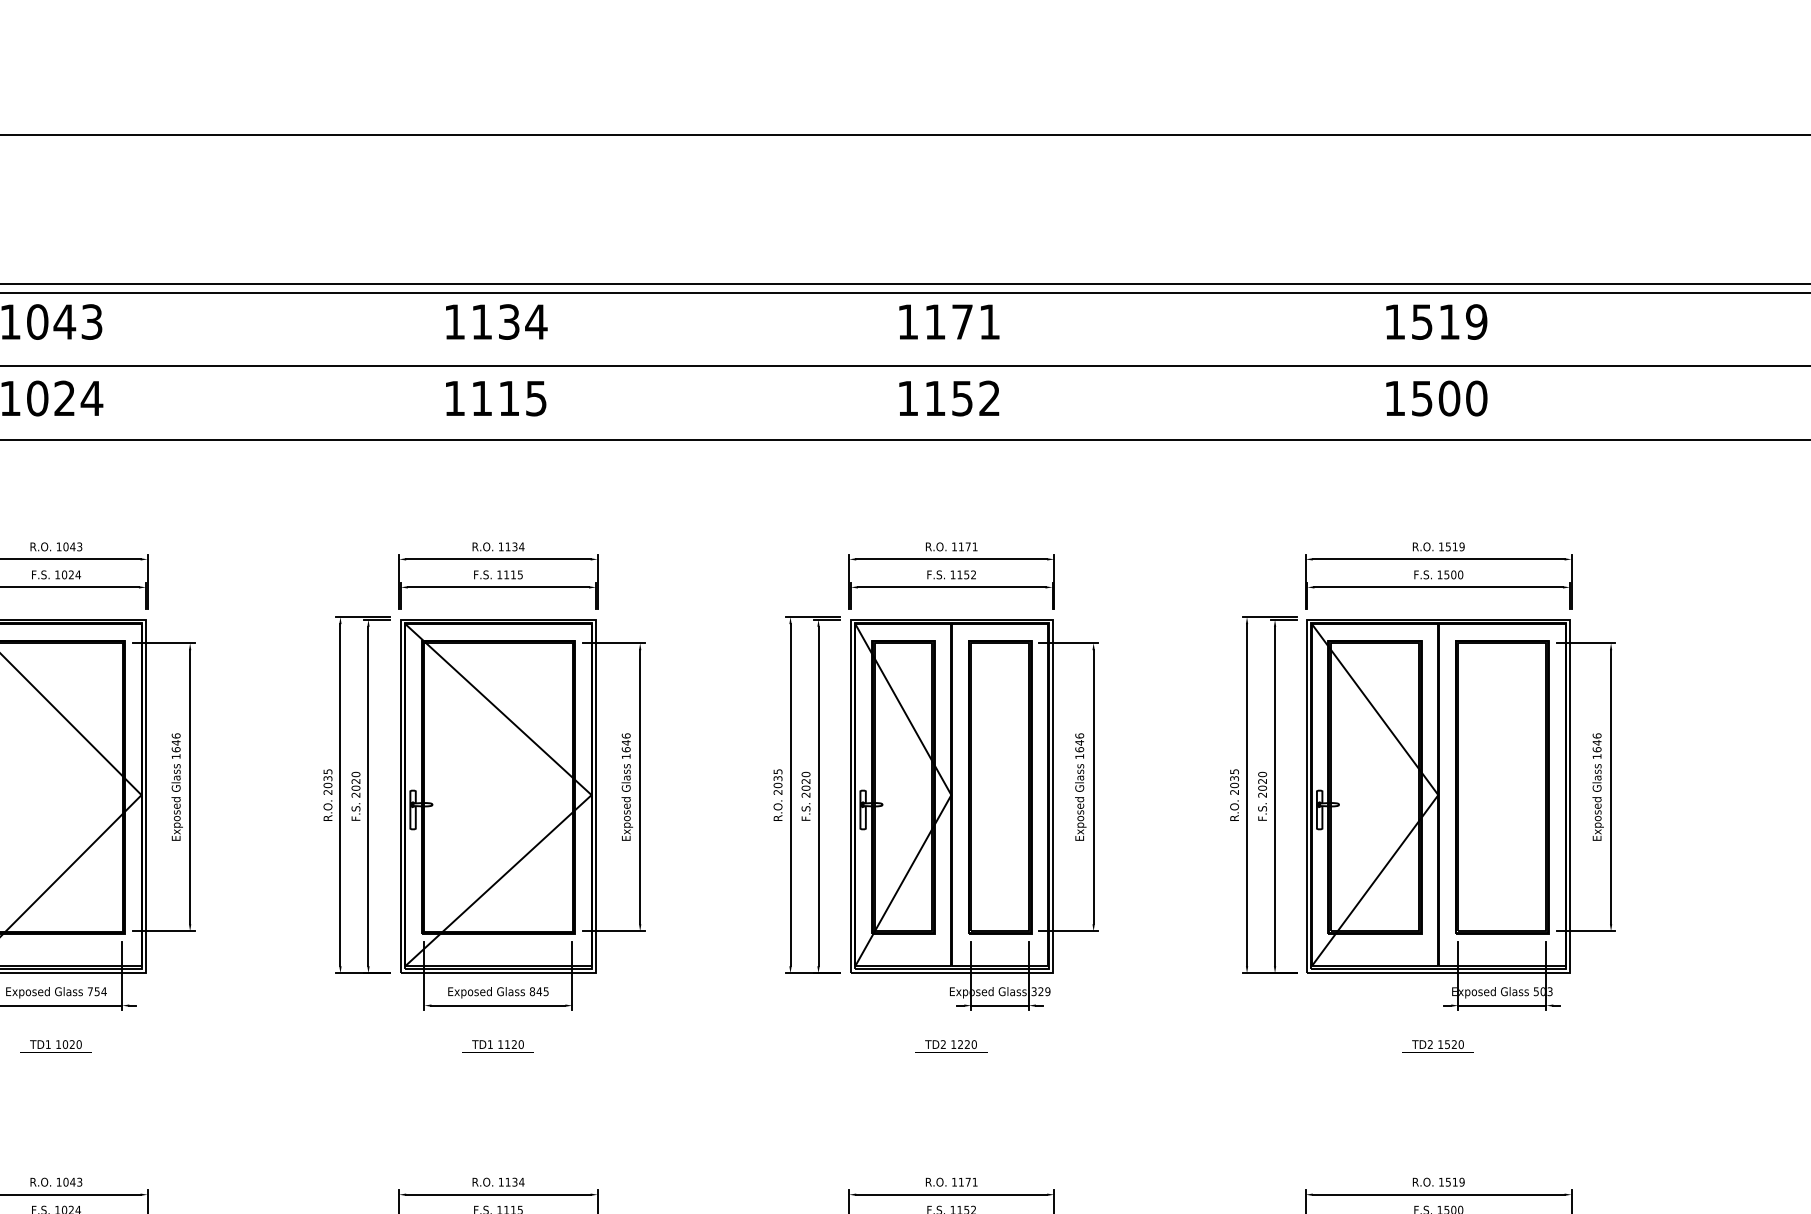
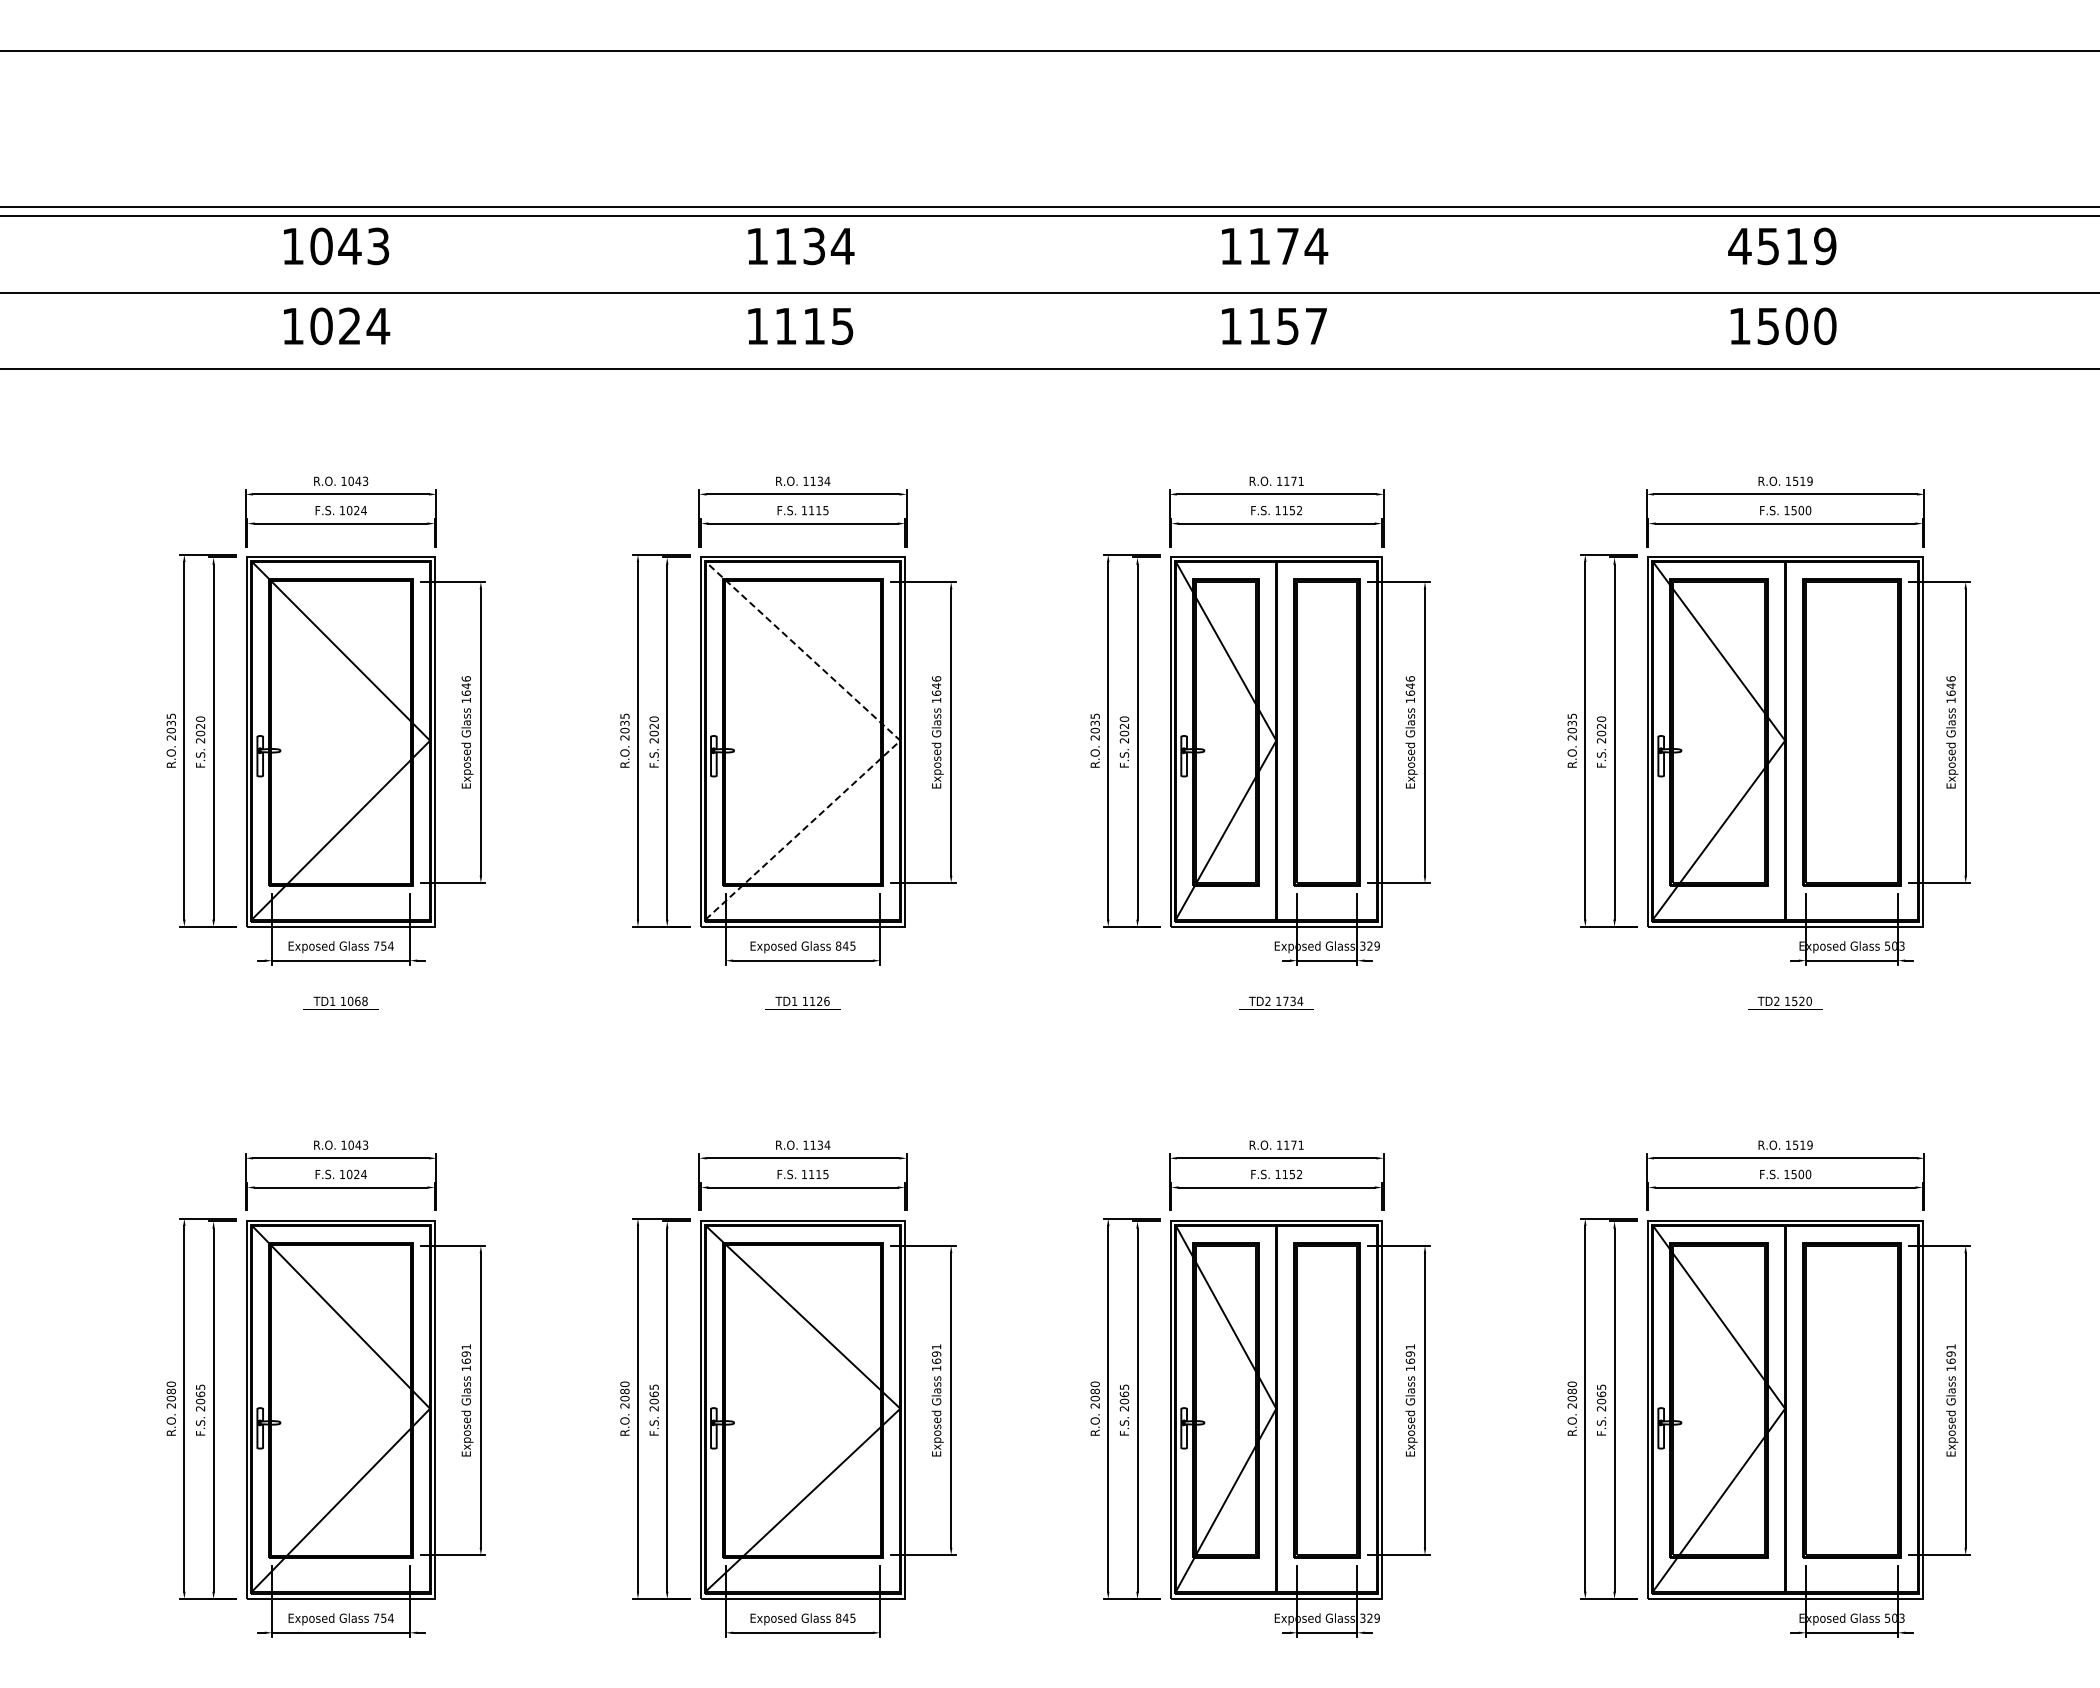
text: (989, 322) -> (1316, 246), 1171 -> 1174
text: (1394, 322) -> (1739, 246), 1519 -> 4519
text: (988, 397) -> (1315, 325), 1152 -> 1157
line: (591, 794) -> (900, 740), solid -> dashed
text: (75, 1043) -> (361, 1000), 1020 -> 1068
text: (520, 1043) -> (826, 1000), 1120 -> 1126
text: (967, 1044) -> (1293, 1001), 1220 -> 1734

